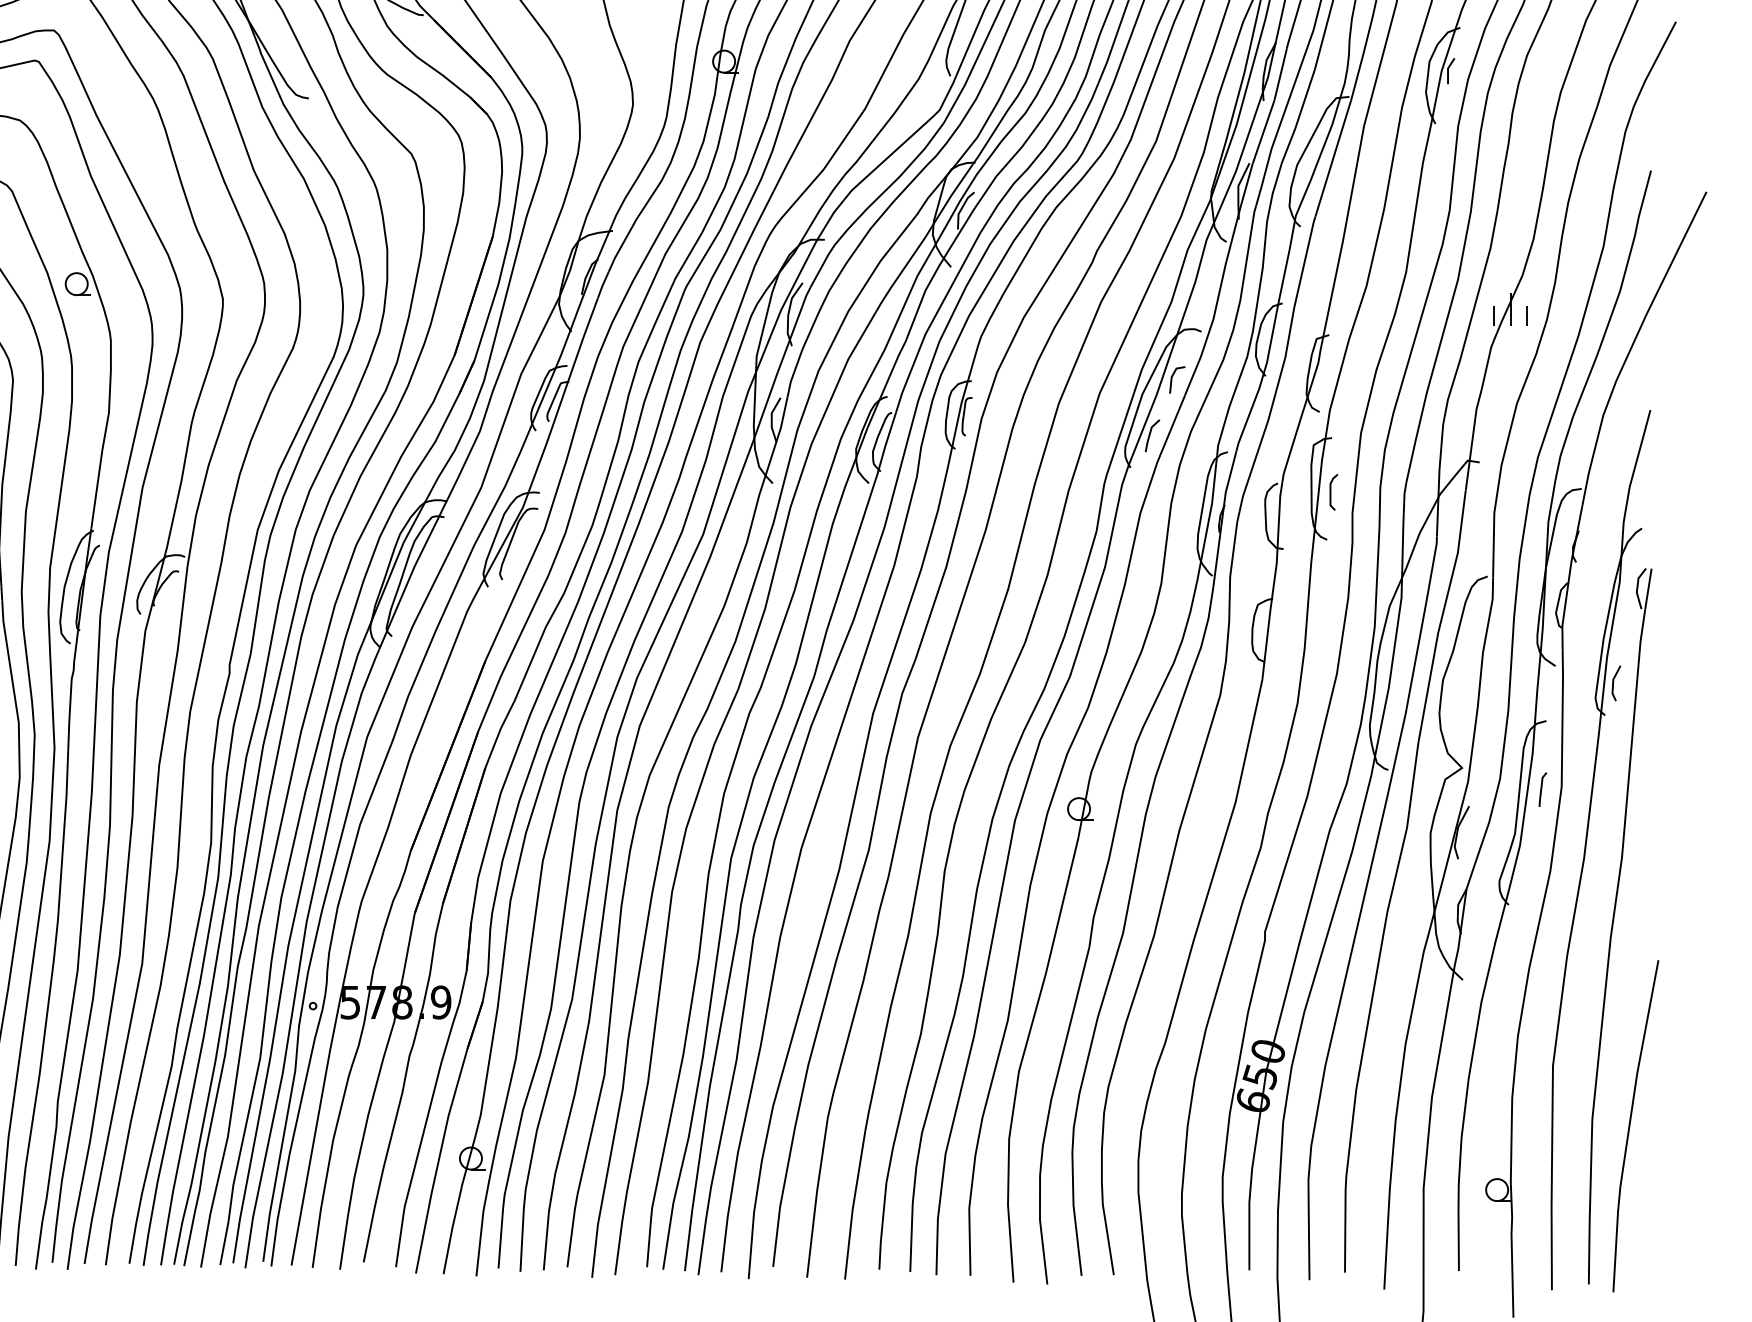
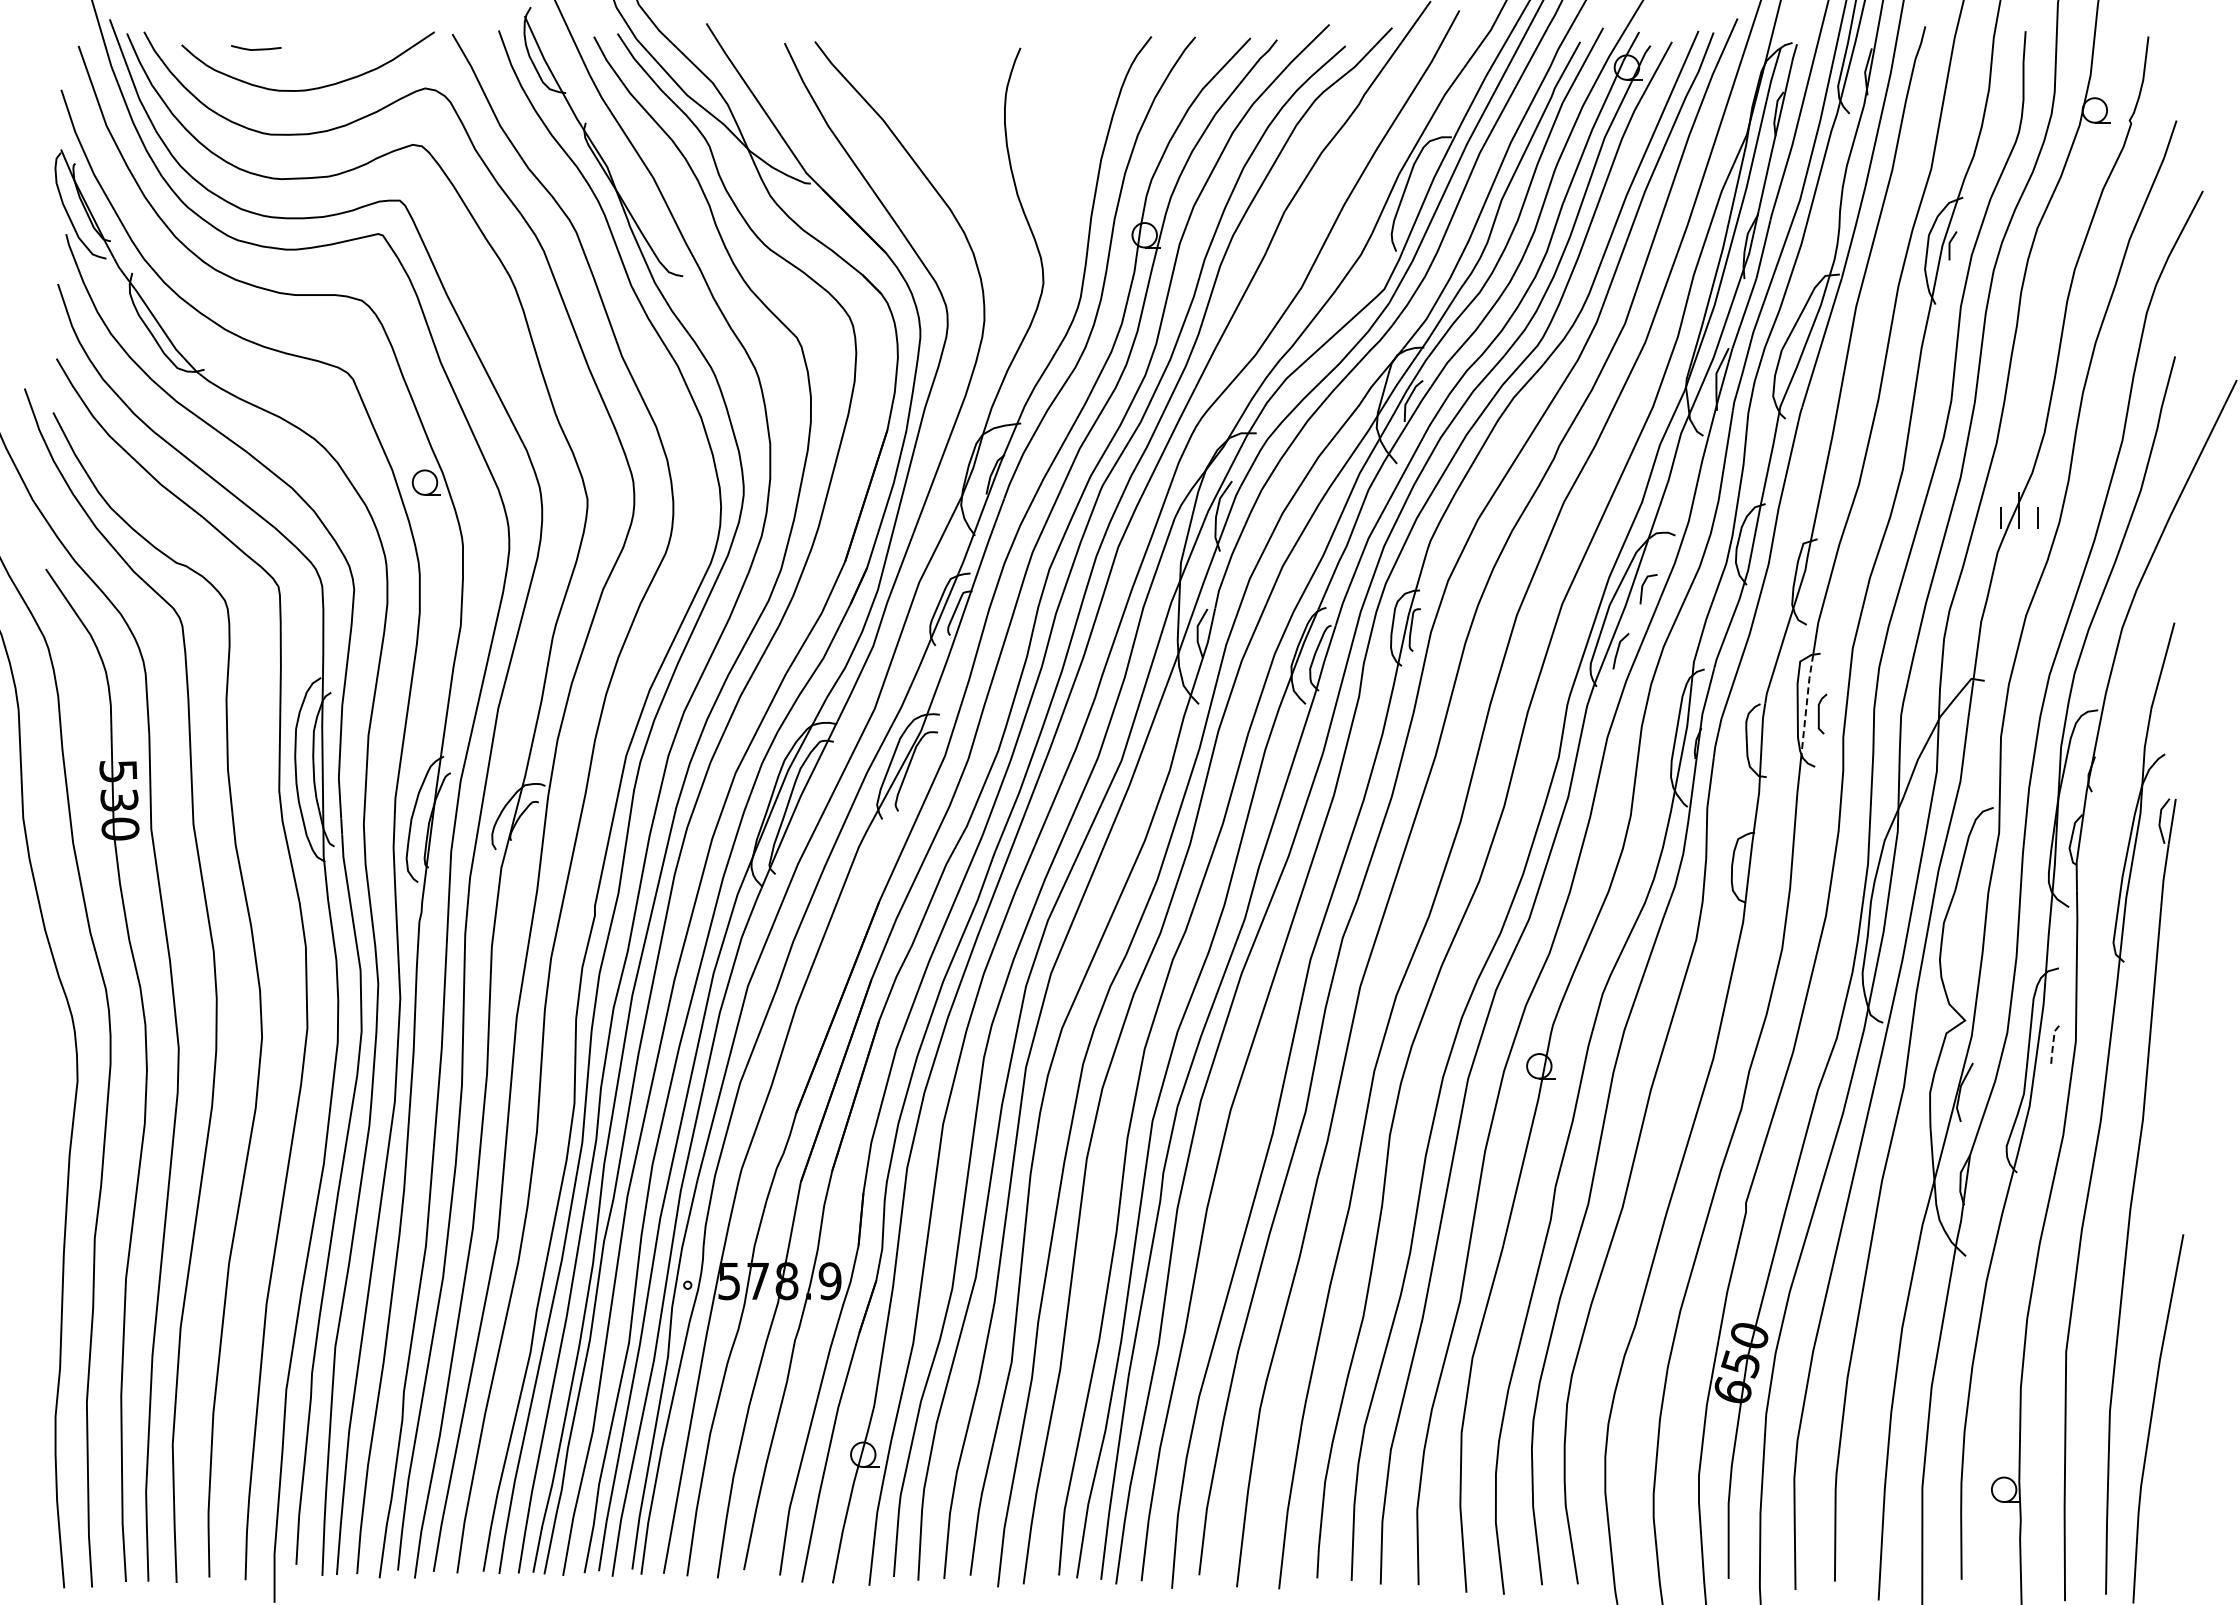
line: (1319, 483) -> (1806, 704), solid -> dashed
line: (1613, 683) -> (2133, 926), removed
line: (1541, 789) -> (2053, 1044), solid -> dashed

